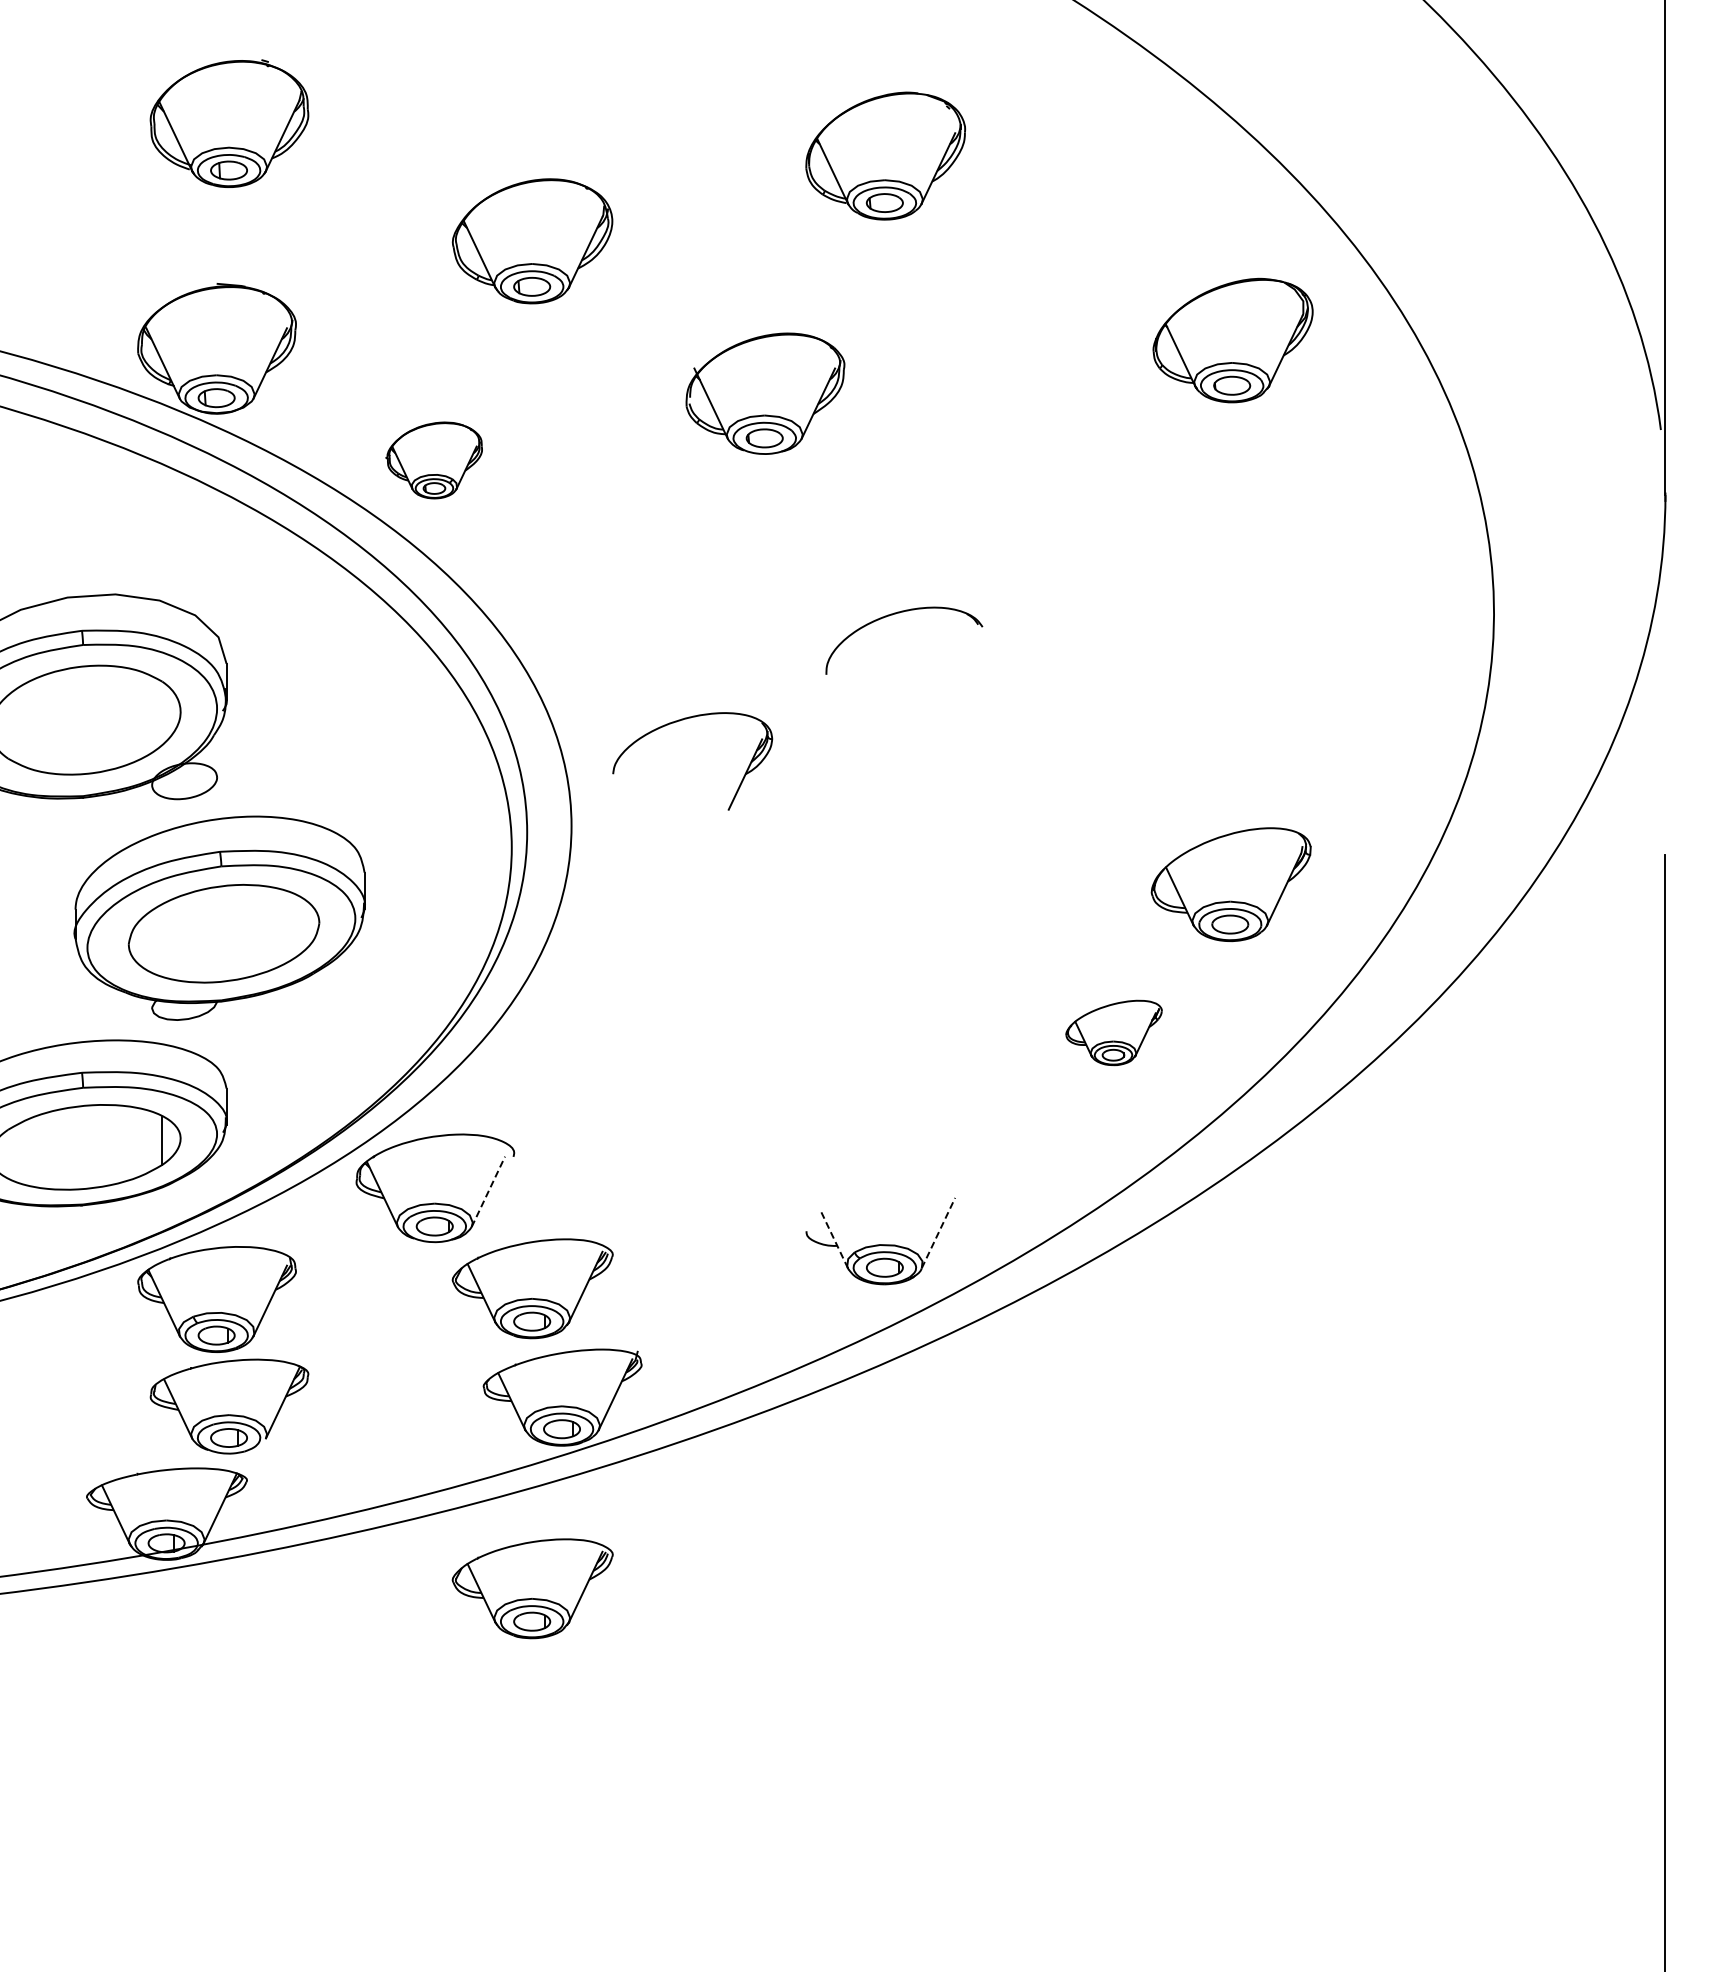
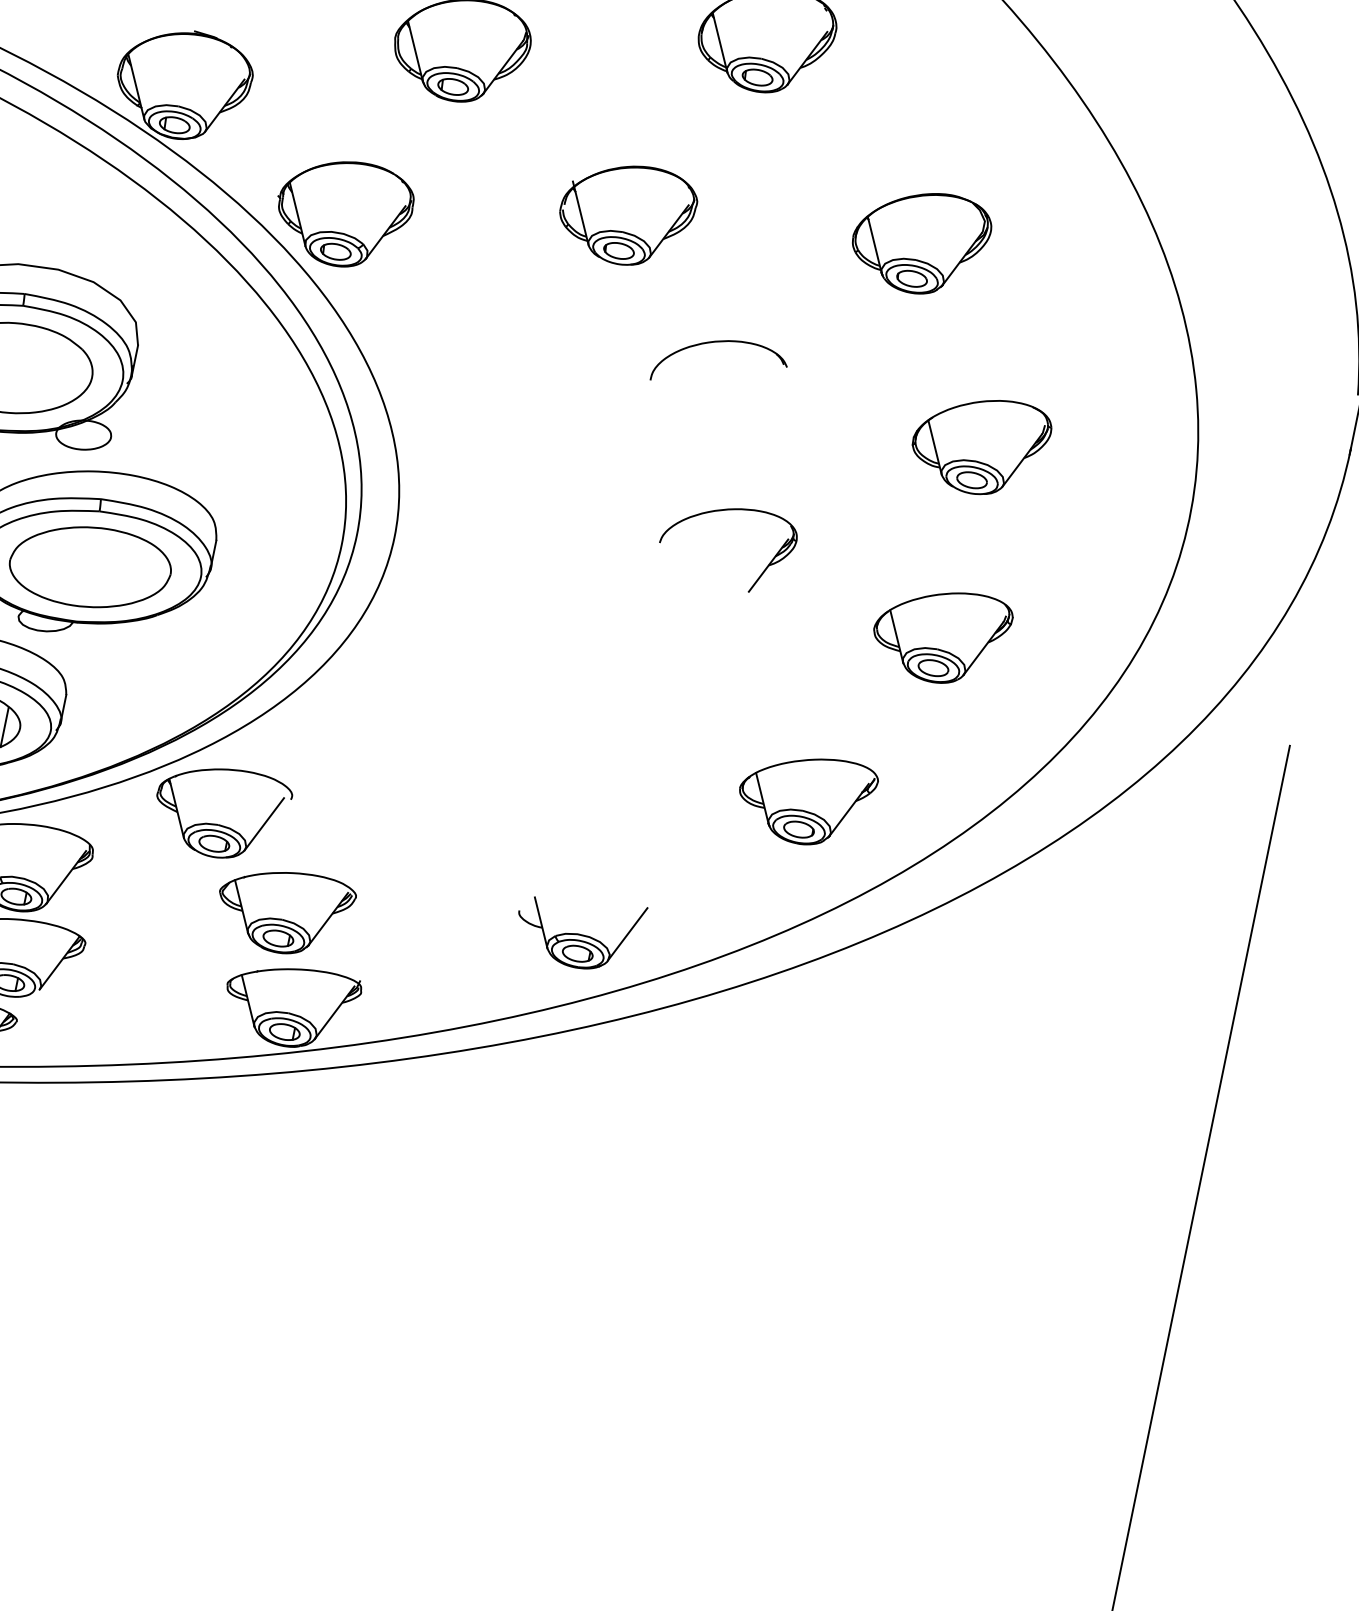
part: (1232, 340) -> (920, 241), moved
part: (433, 460) -> (342, 213), size x1.67
part: (1232, 578) -> (980, 445), added
part: (899, 613) -> (720, 342), moved
part: (680, 721) -> (724, 511), moved
part: (1230, 884) -> (940, 635), moved
part: (1113, 1032) -> (805, 798), size x1.67
line: (488, 1191) -> (264, 824), dashed -> solid
line: (938, 1233) -> (627, 934), dashed -> solid
line: (834, 1240) -> (540, 922), dashed -> solid
part: (532, 1588) -> (233, 1158), removed

